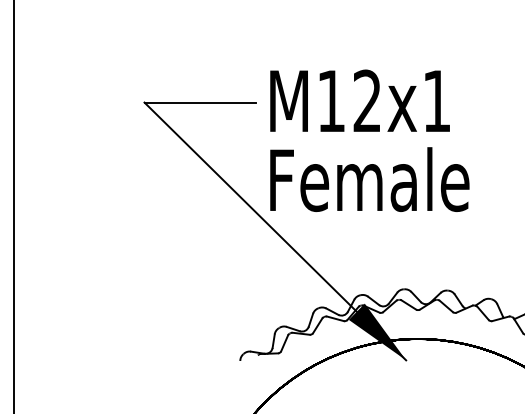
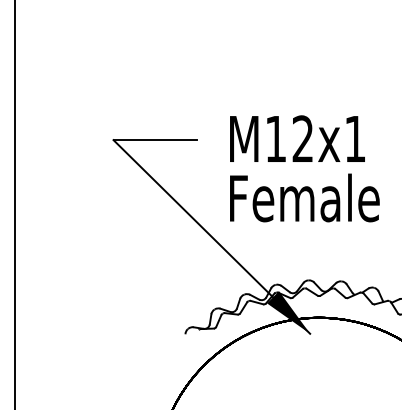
text: (369, 140) -> (304, 168), moved

